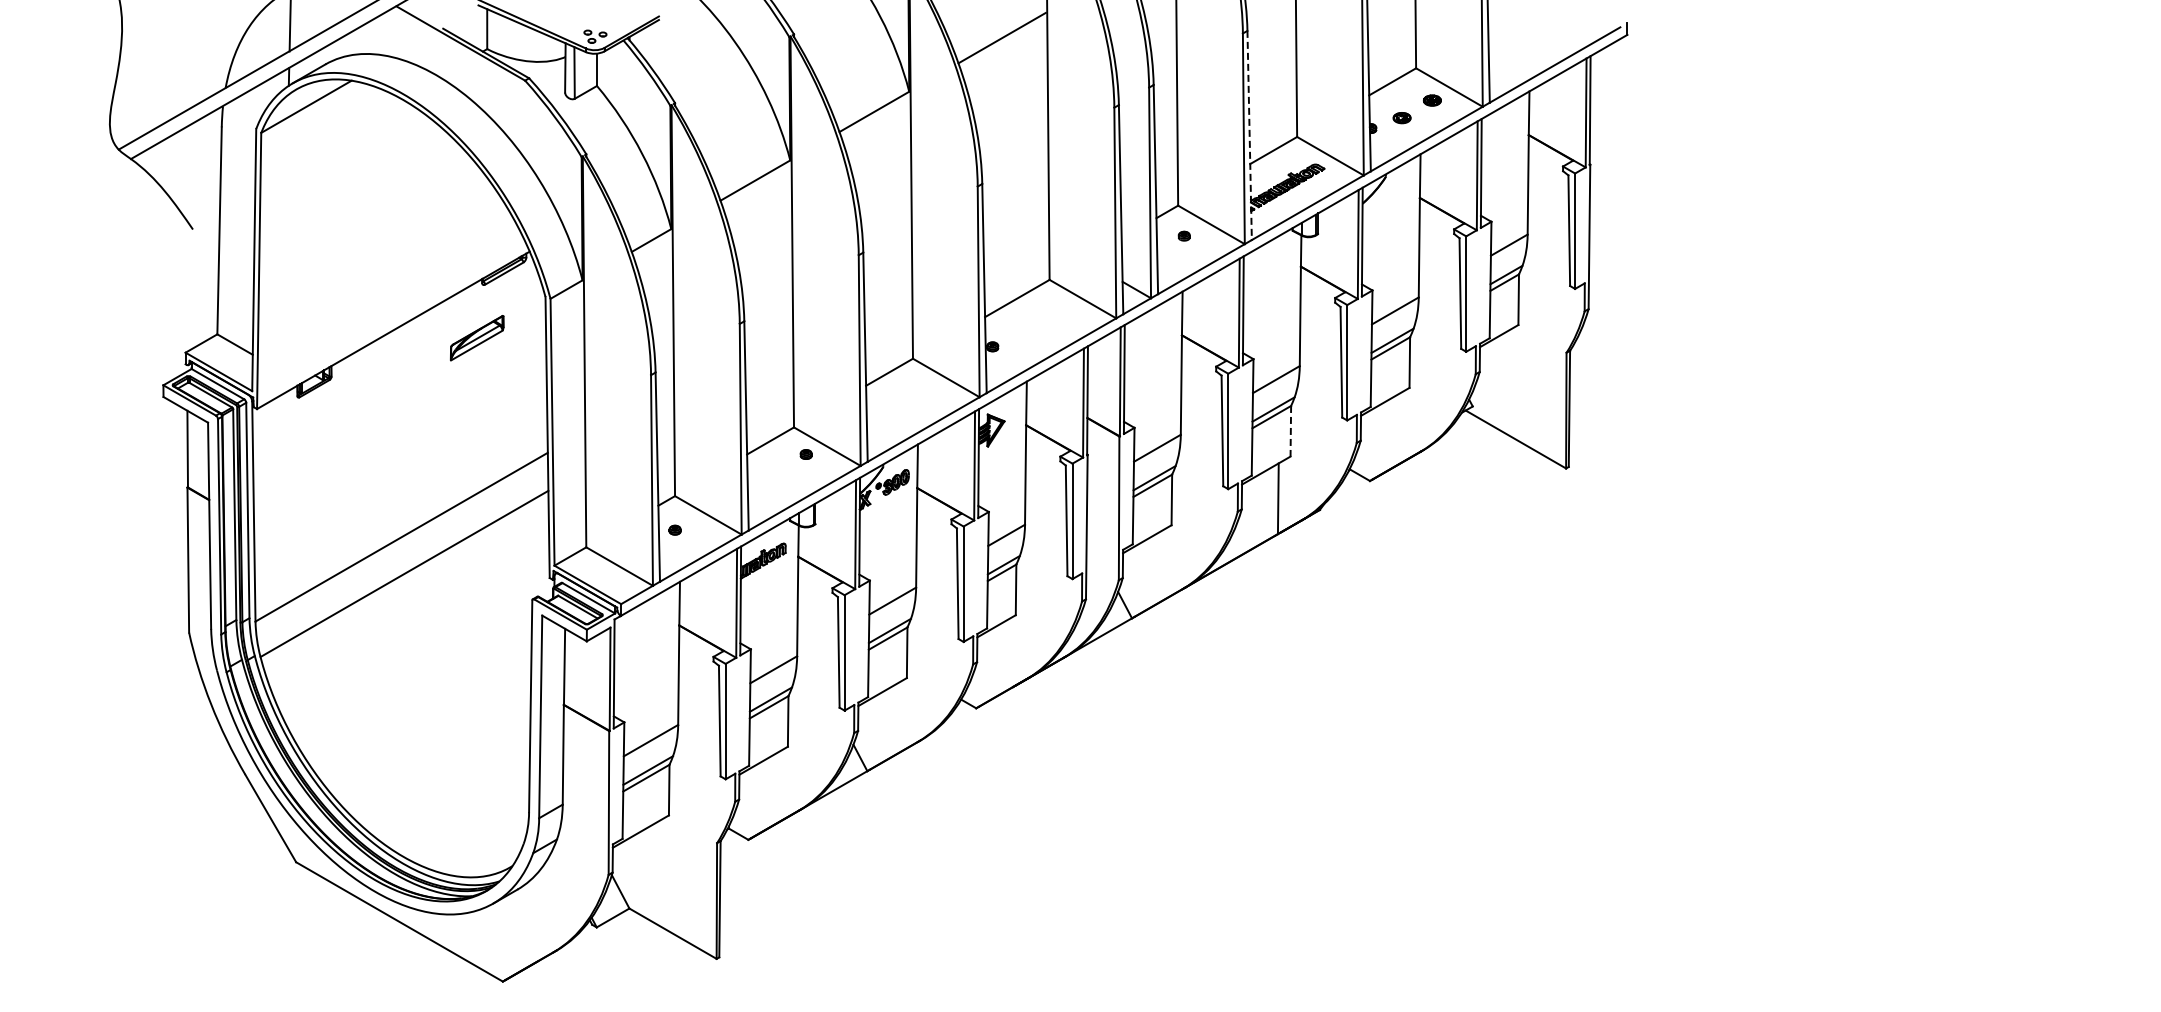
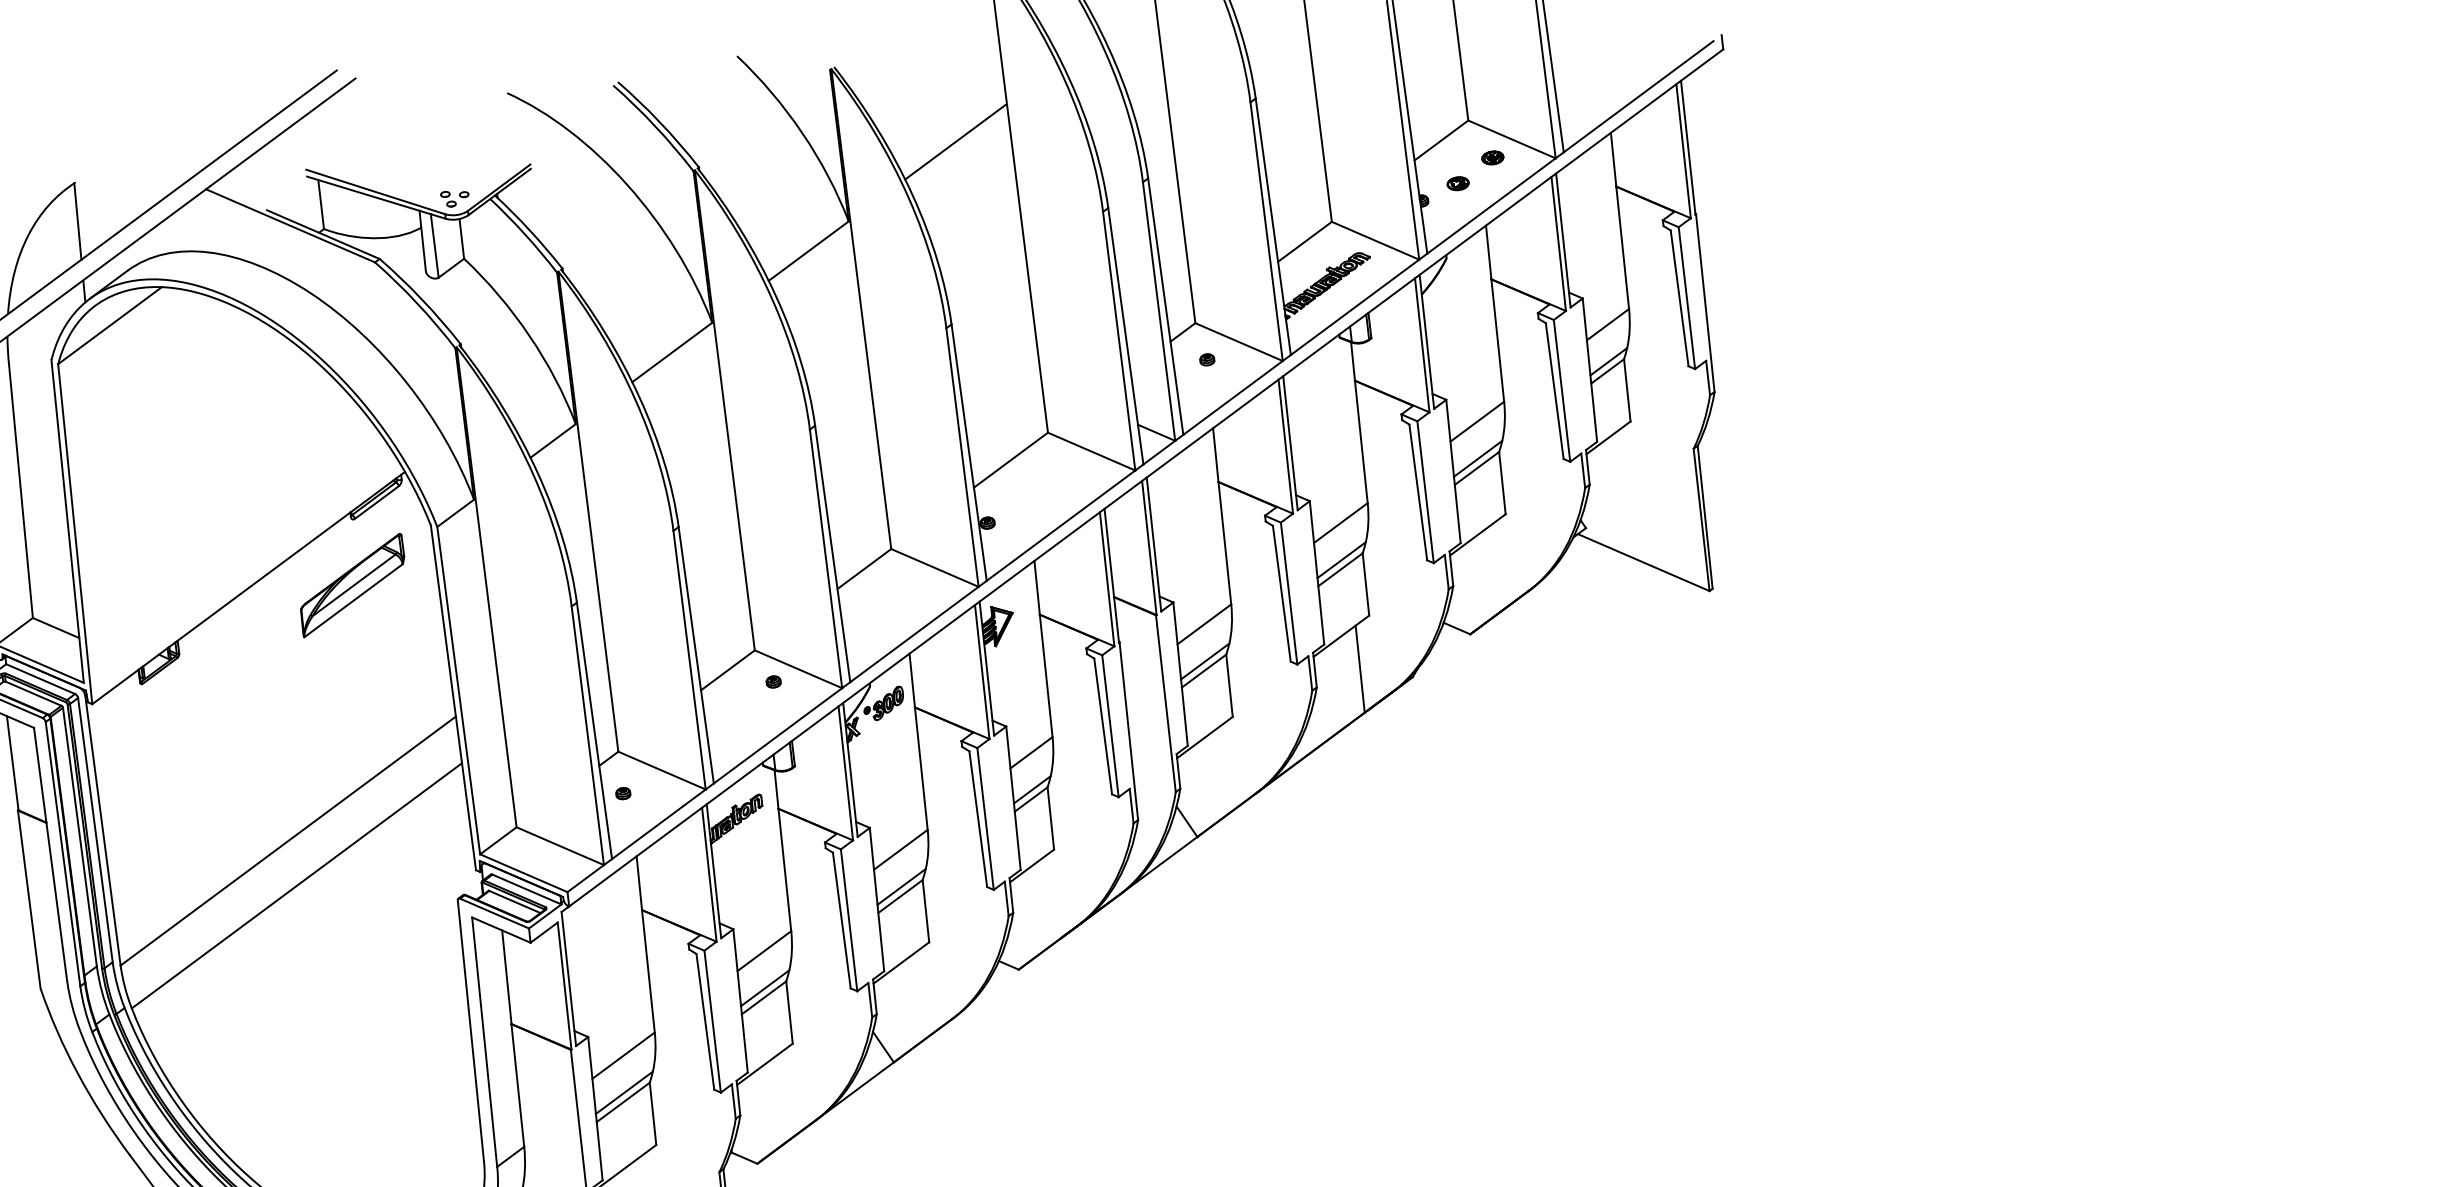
line: (1249, 135) -> (1273, 226), dashed -> solid
part: (477, 338) -> (353, 586), size x1.67
line: (1290, 431) -> (1365, 584), dashed -> solid

